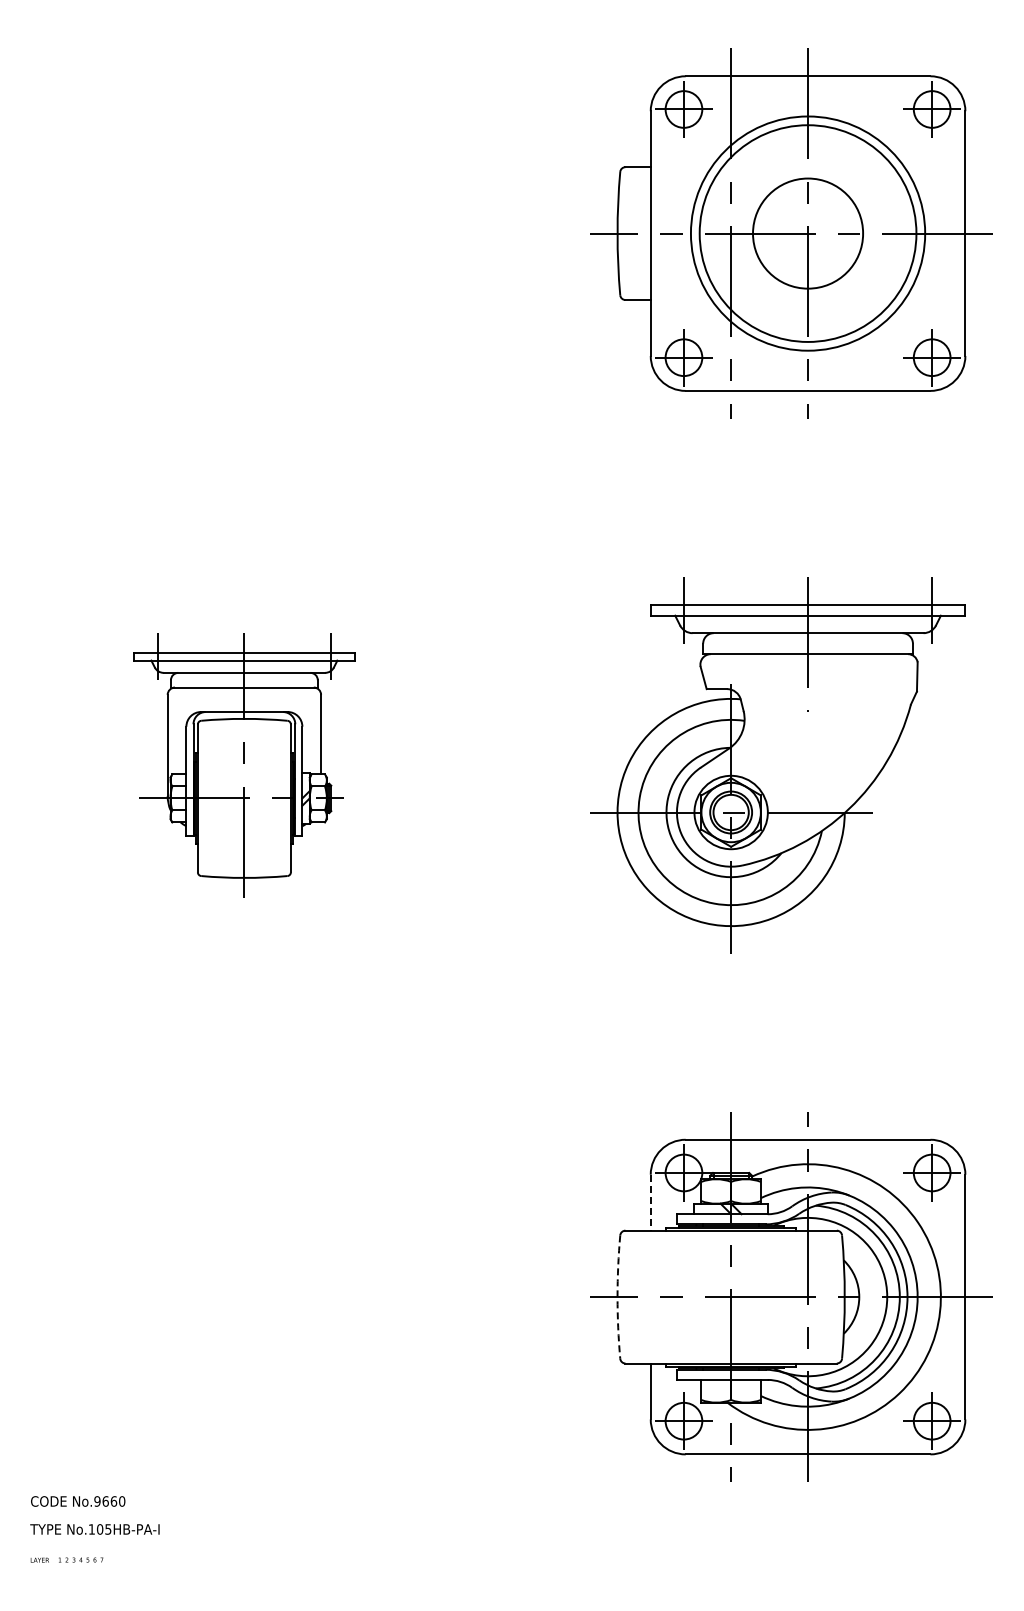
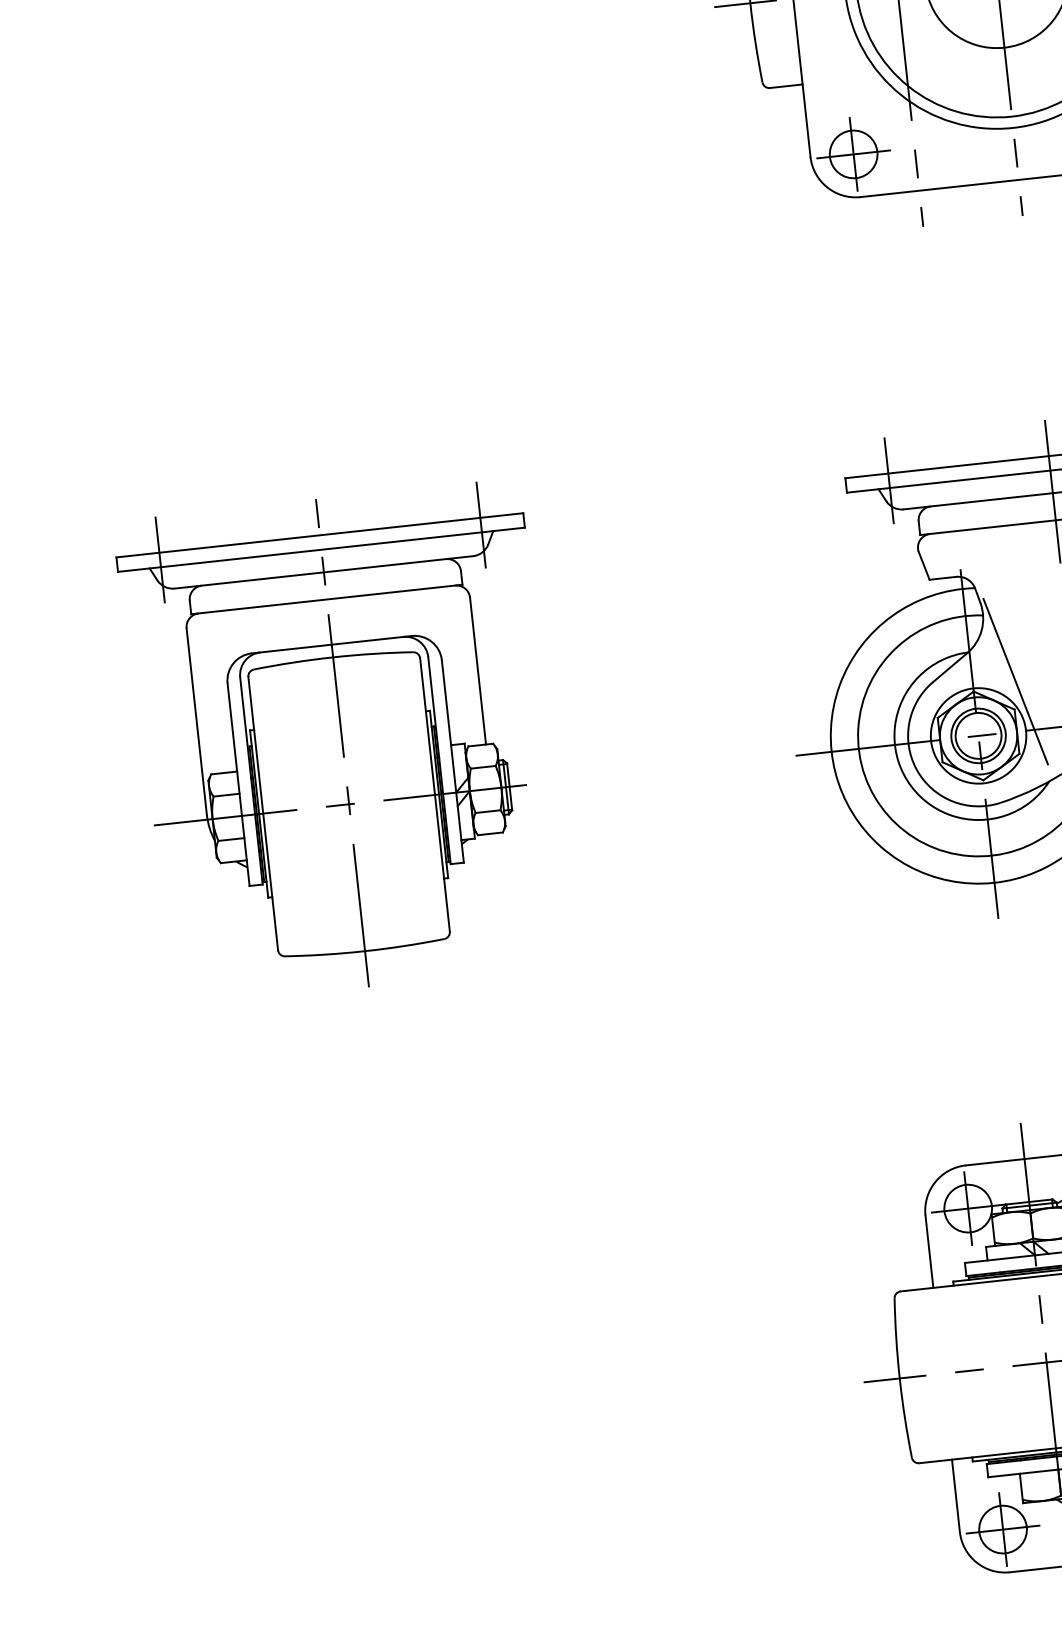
part: (244, 765) -> (342, 743), size x1.43
line: (763, 774) -> (1015, 682), added
line: (650, 1202) -> (929, 1251), dashed -> solid
arc: (617, 1297) -> (899, 1378), dashed -> solid

